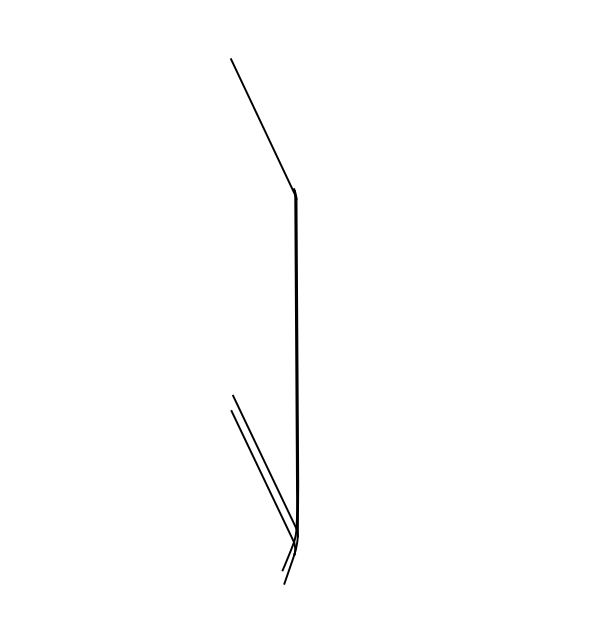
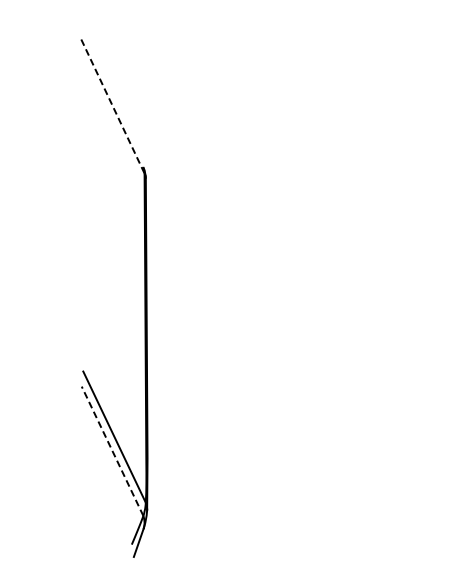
line: (263, 127) -> (113, 106), solid -> dashed
line: (262, 476) -> (112, 451), solid -> dashed

